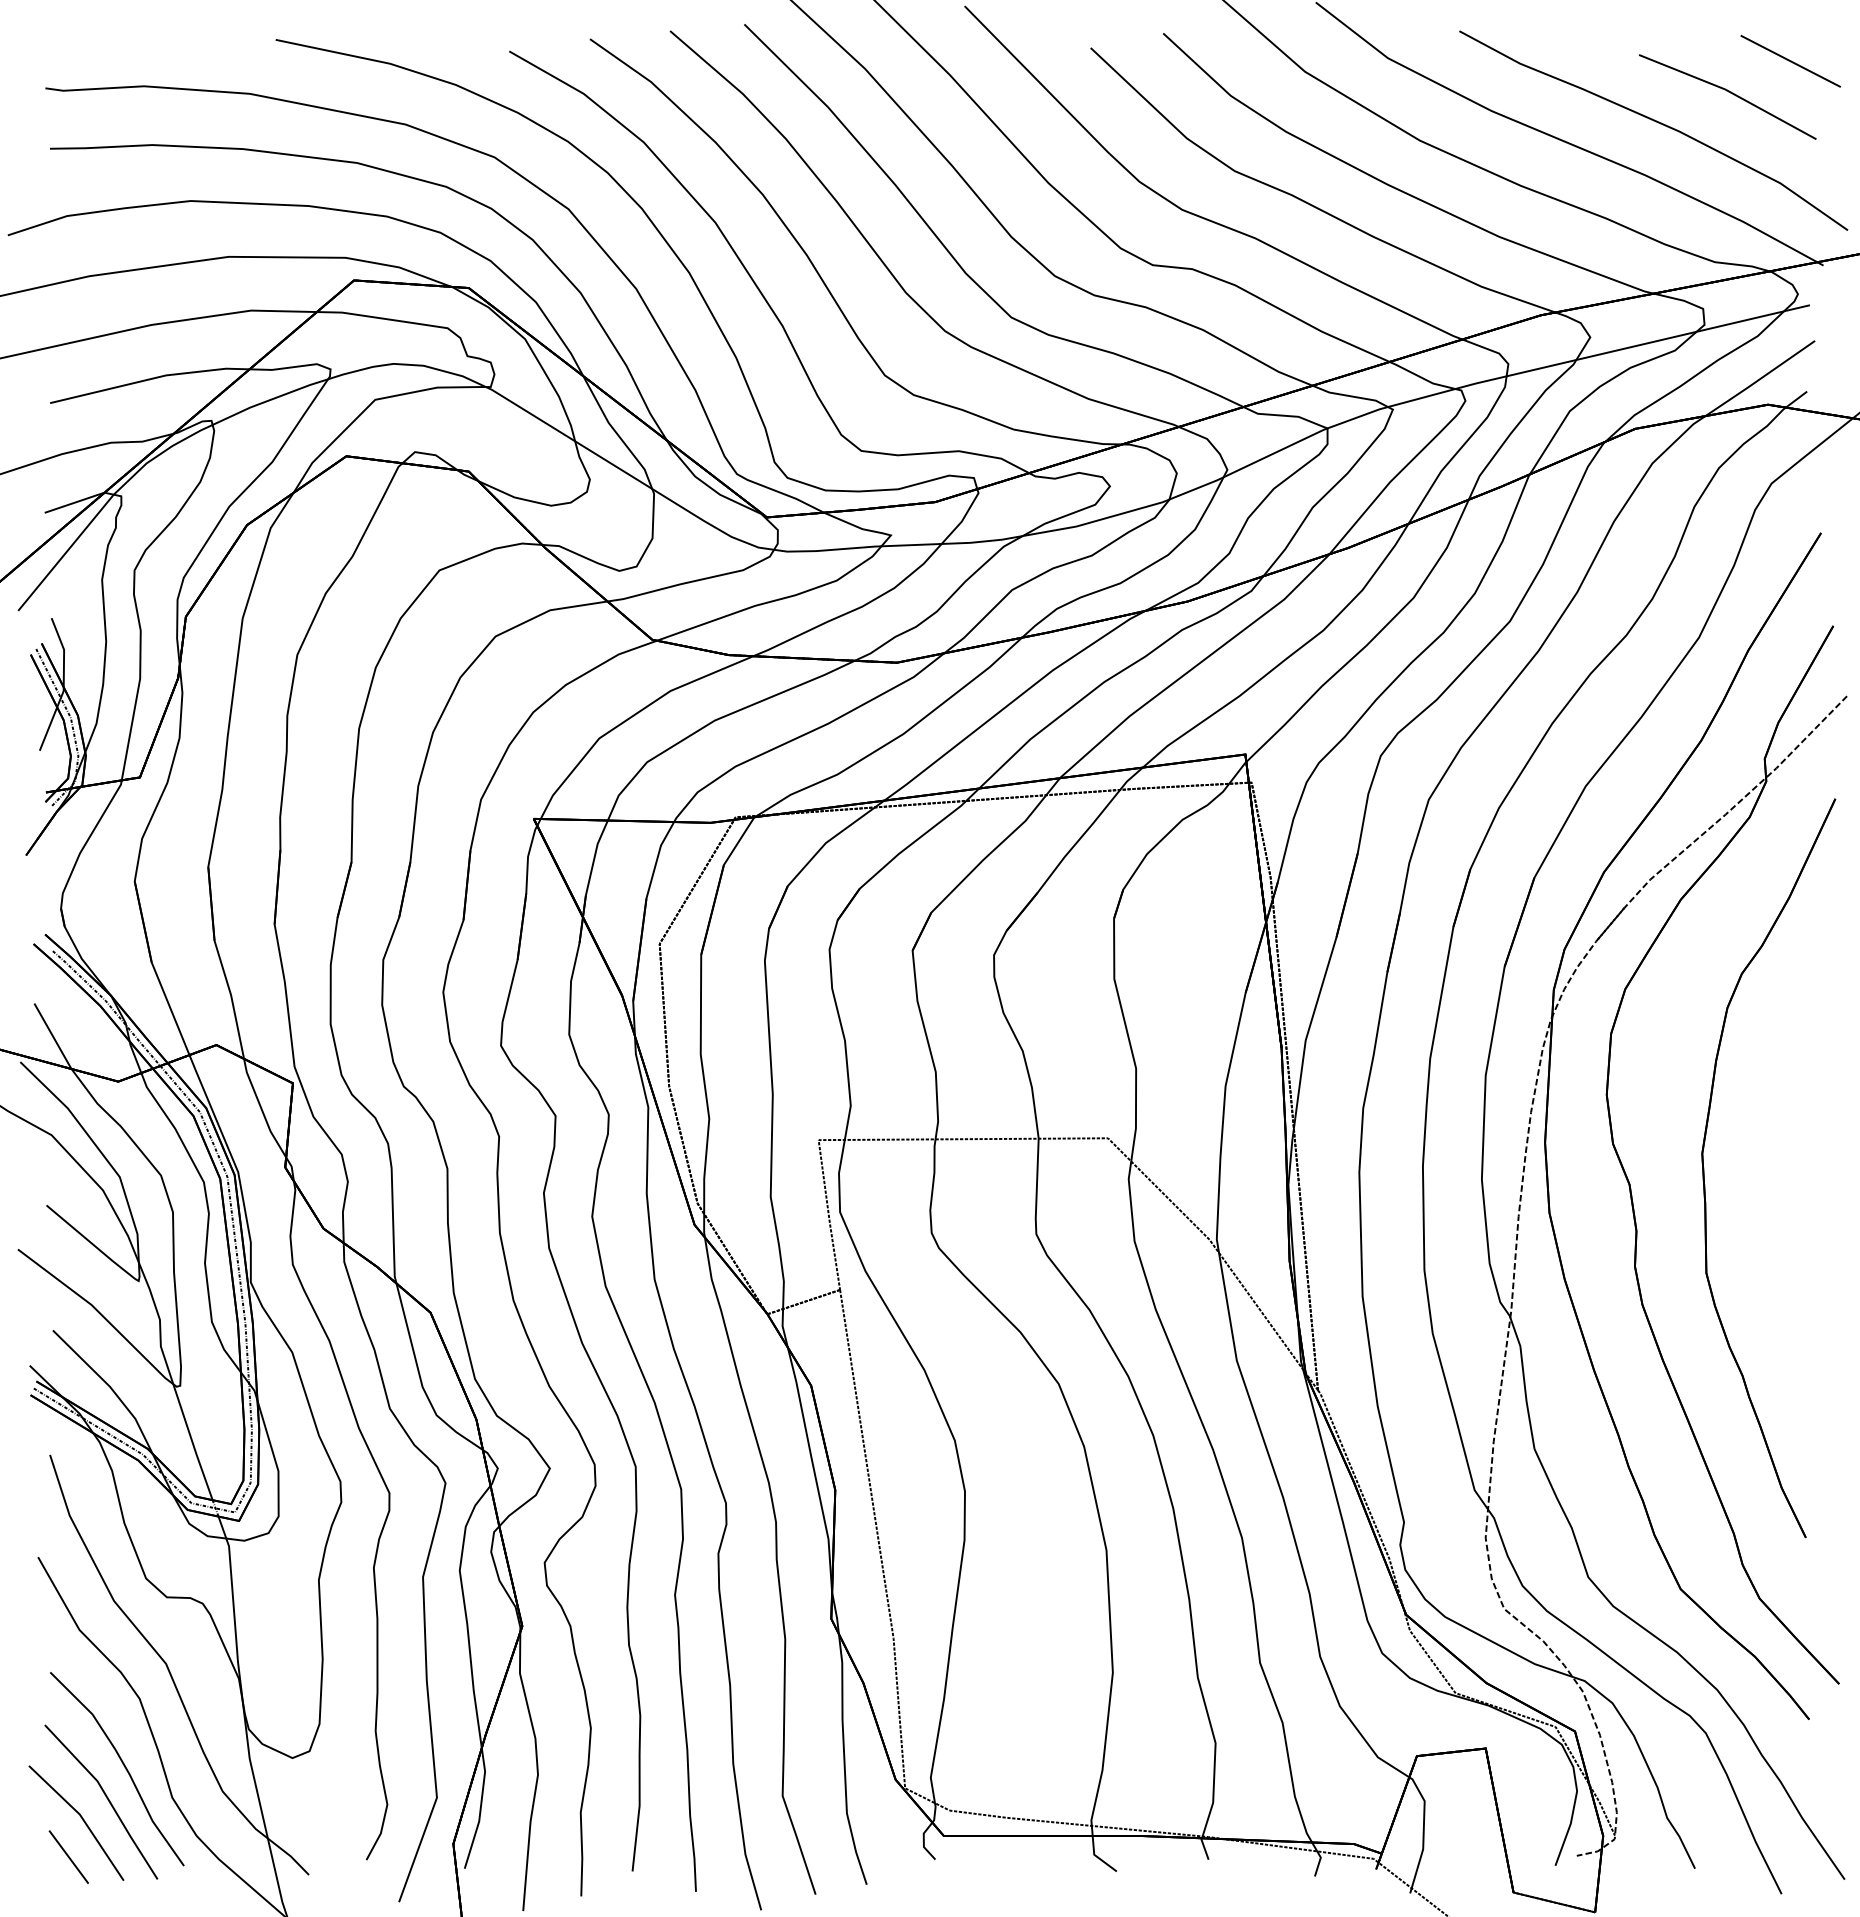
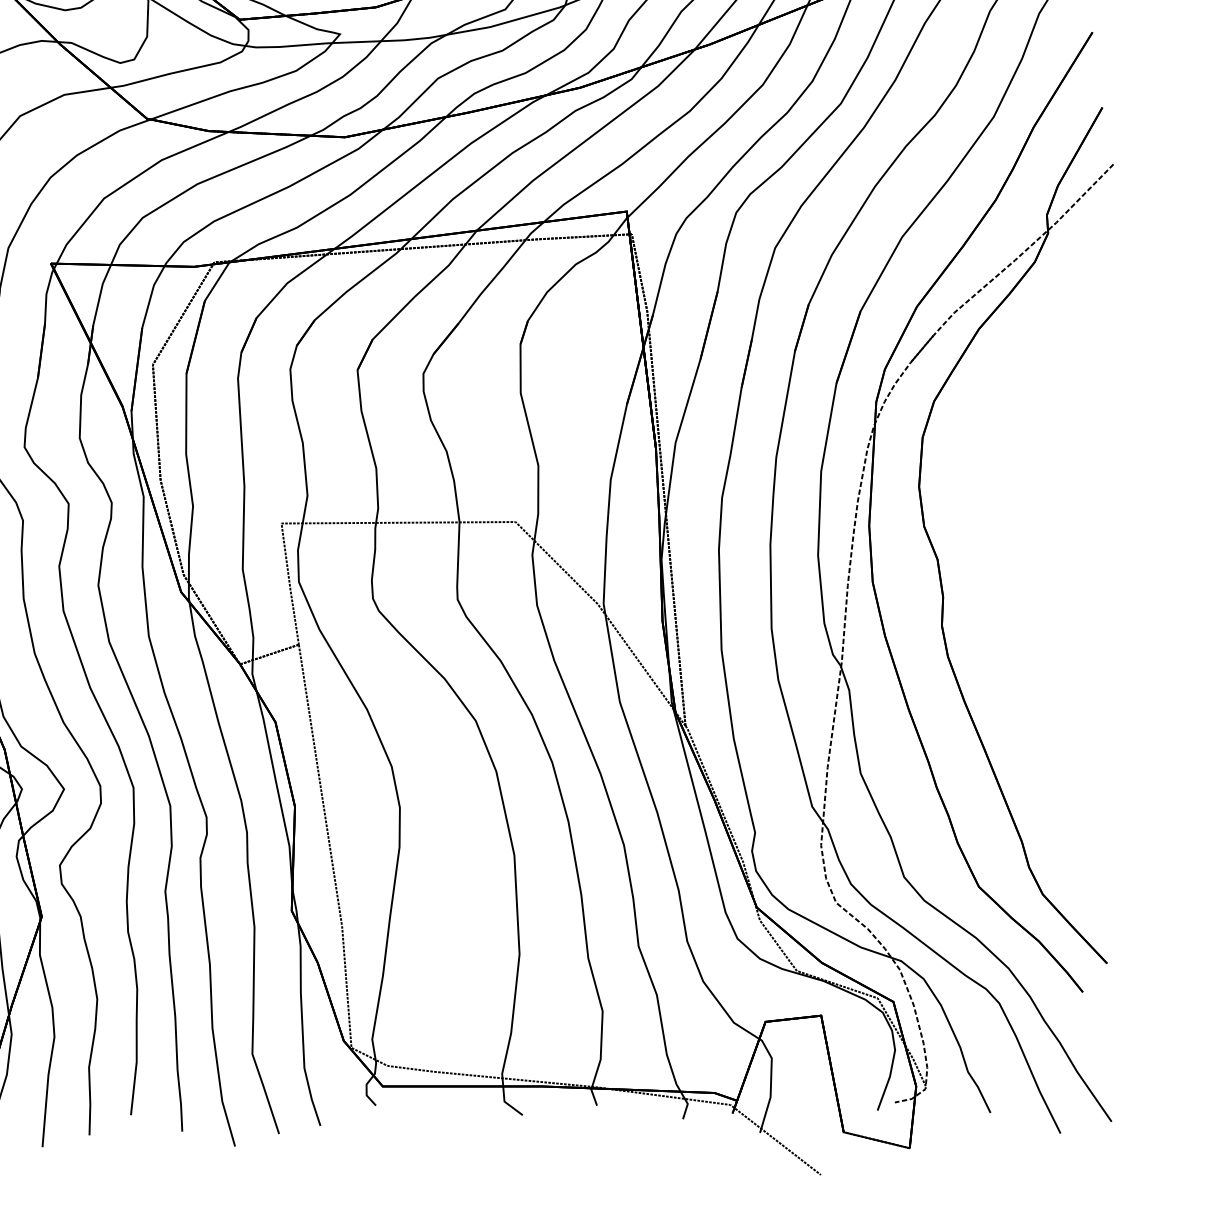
part: (1704, 1168) -> (998, 546), removed

